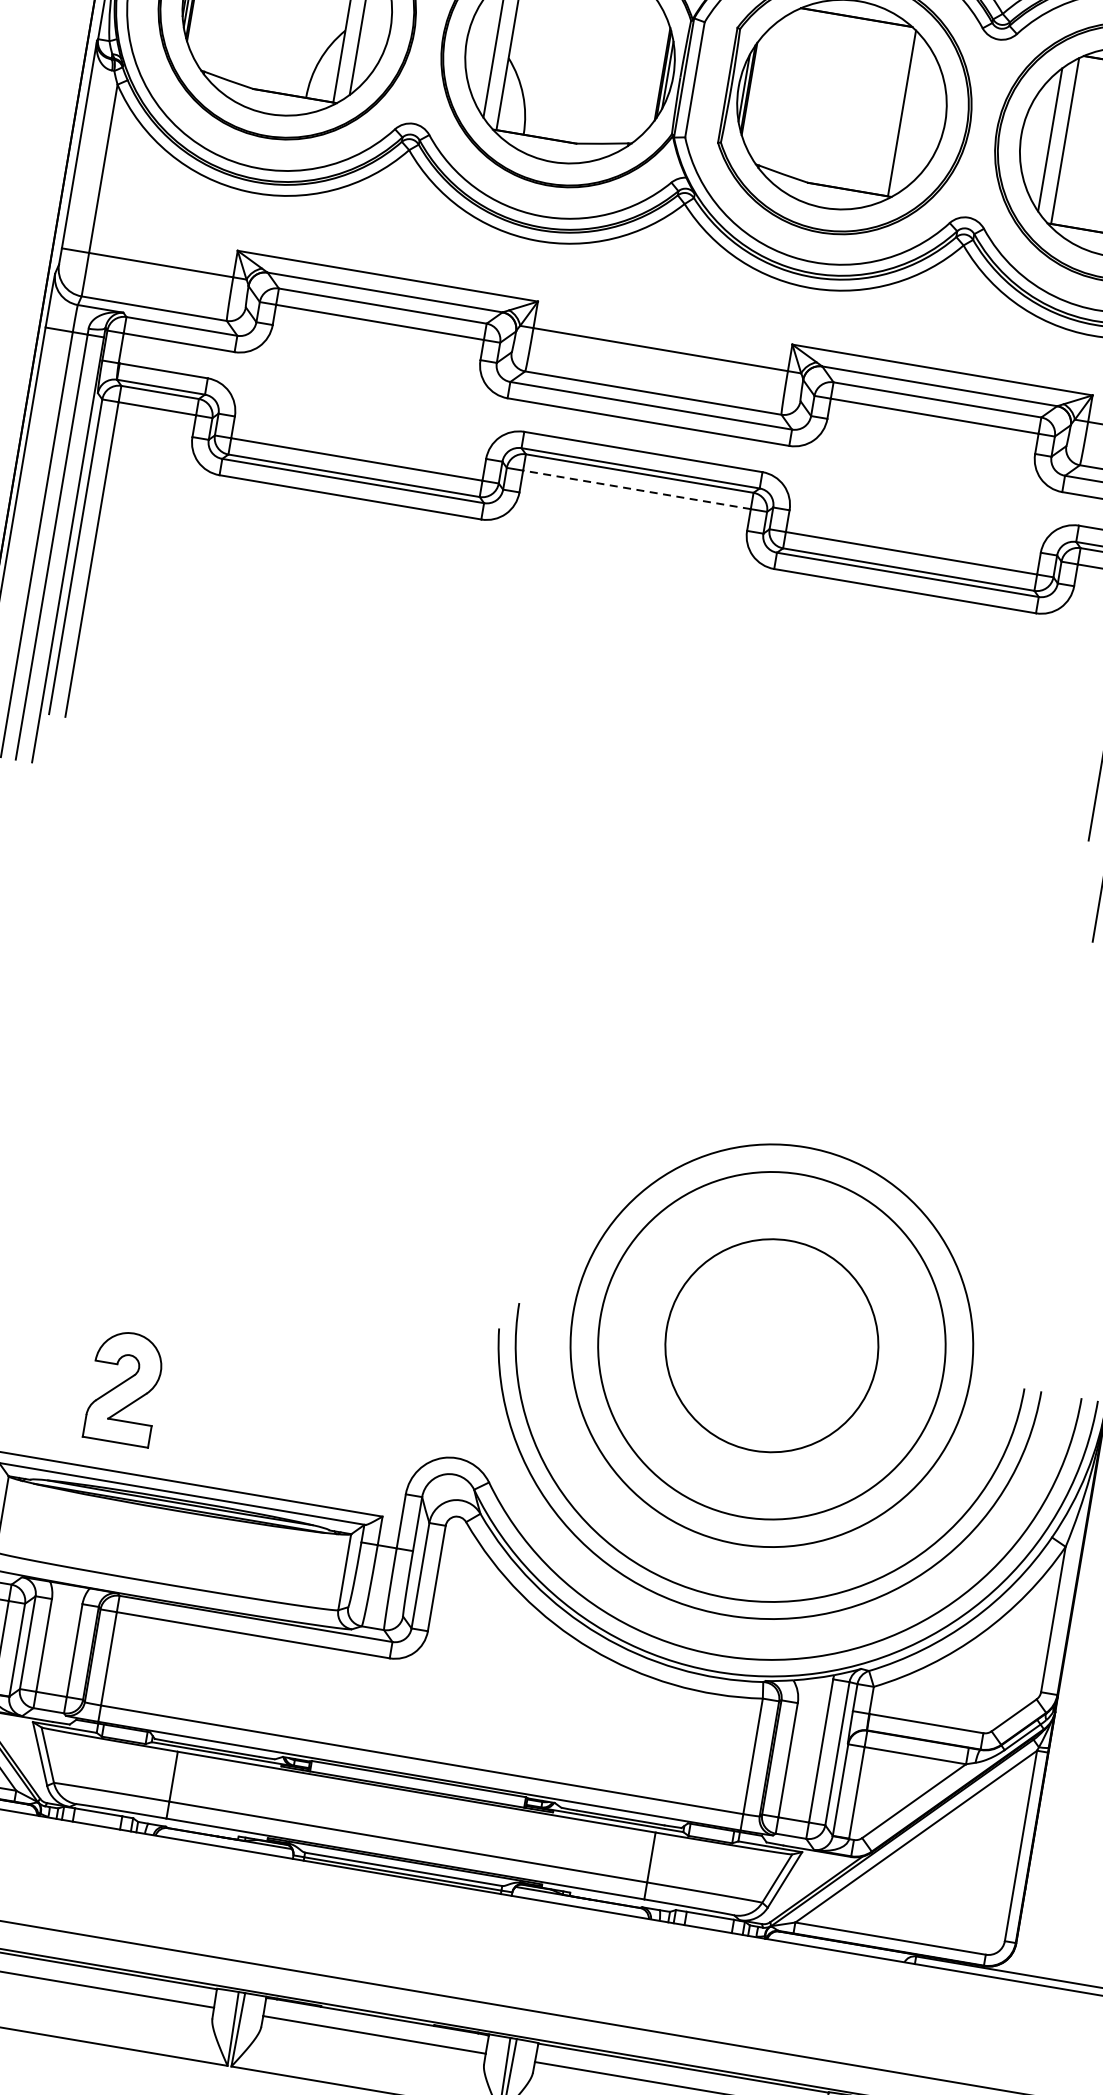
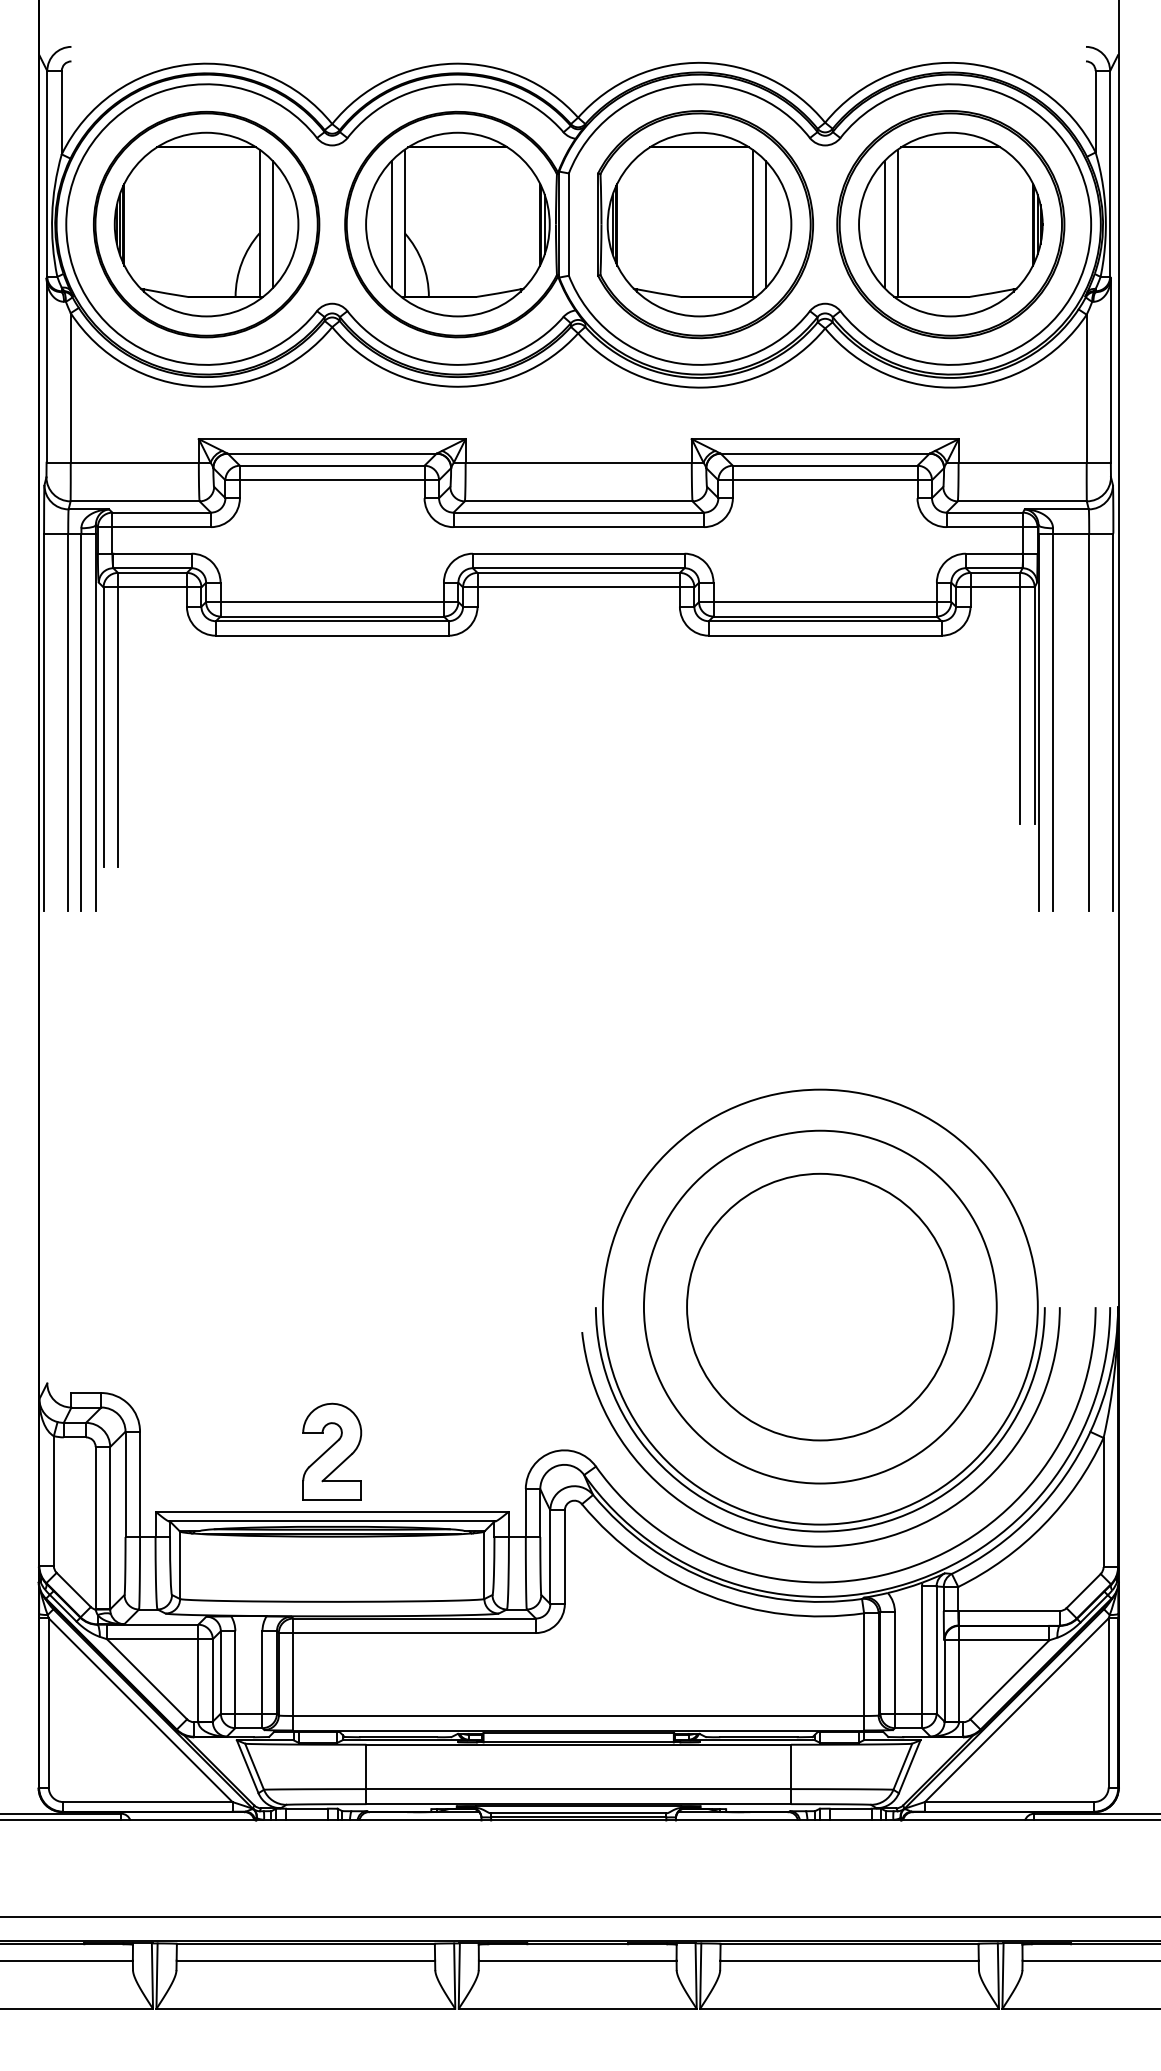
line: (916, 117) -> (765, 224), added
line: (636, 489) -> (578, 587), dashed -> solid
circle: (771, 1344) -> (819, 1306), size x1.43
circle: (772, 1345) -> (820, 1306), size x1.43
part: (125, 1387) -> (332, 1451), moved

